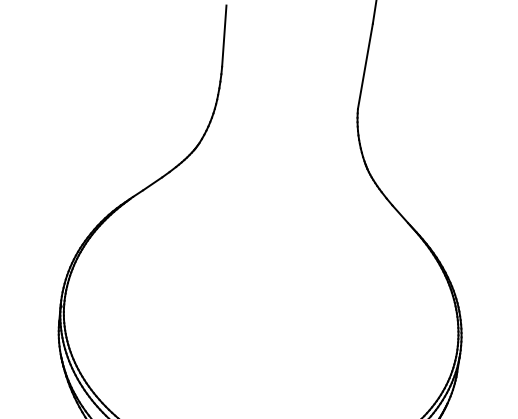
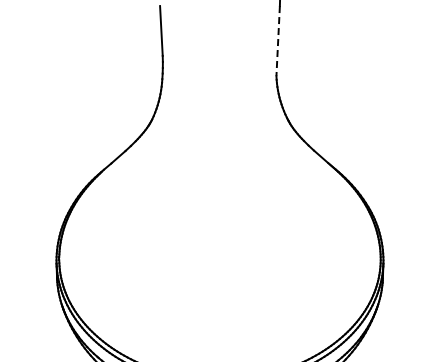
line: (365, 66) -> (278, 41), solid -> dashed

